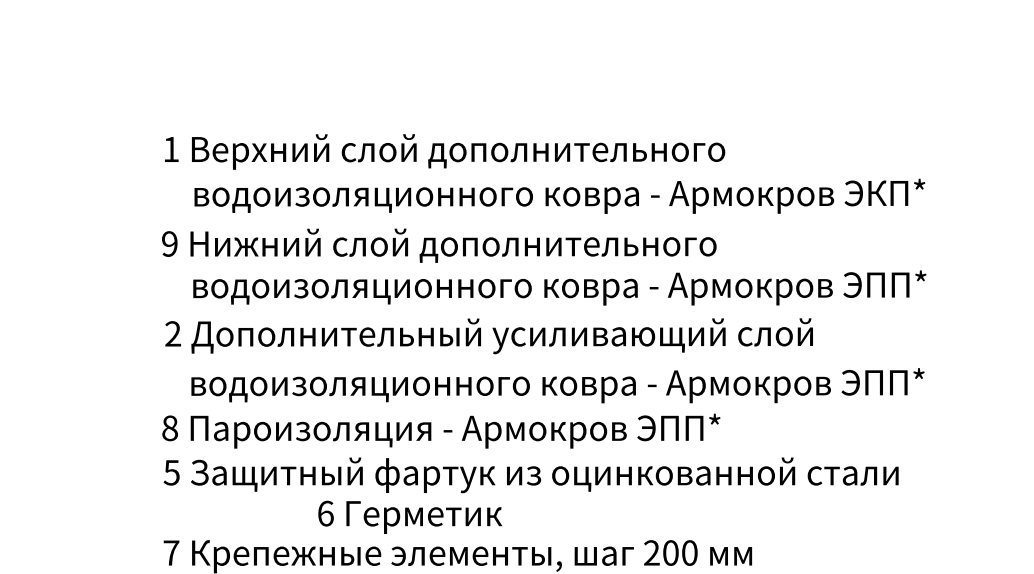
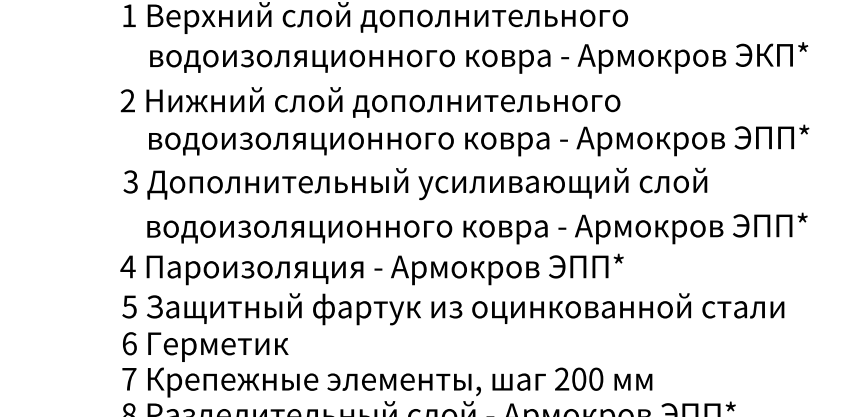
text: (169, 243) -> (127, 100), 9 -> 2
text: (172, 333) -> (130, 181), 2 -> 3
text: (169, 428) -> (127, 267), 8 -> 4
text: (409, 516) -> (205, 346), moved

